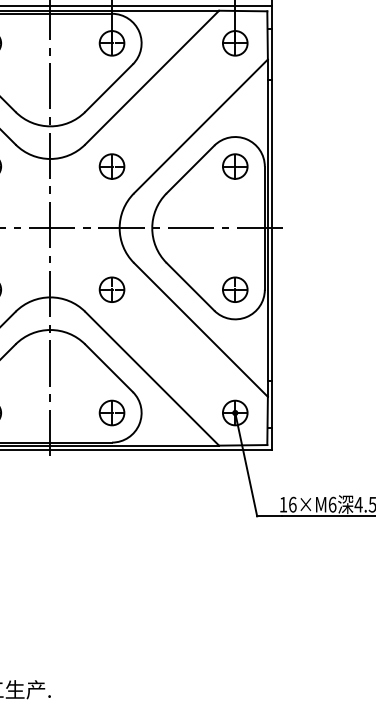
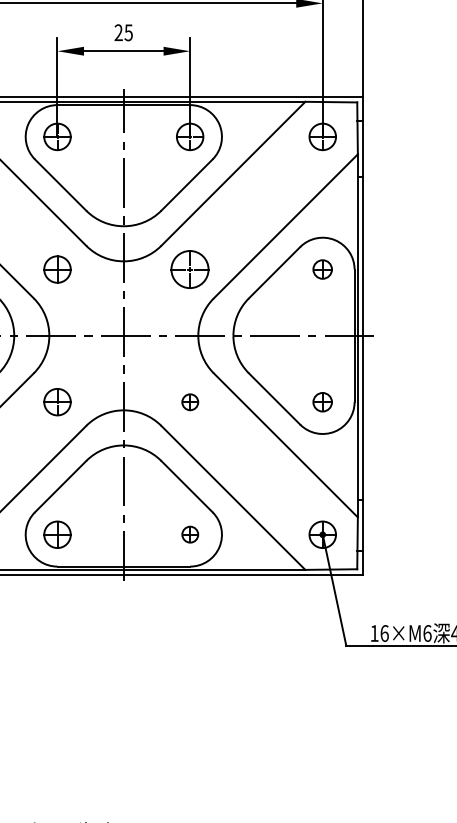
part: (112, 166) -> (190, 269), size x1.4
part: (235, 166) -> (322, 269), size x0.7
part: (112, 290) -> (190, 402), size x0.6
part: (235, 290) -> (322, 402), size x0.7
part: (112, 412) -> (190, 534), size x0.6

